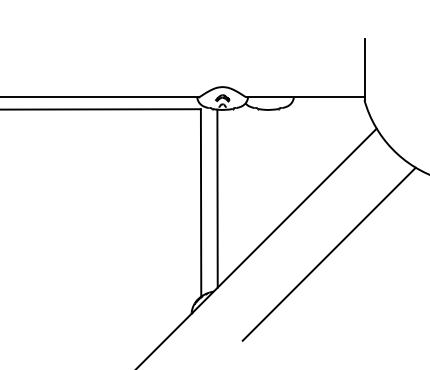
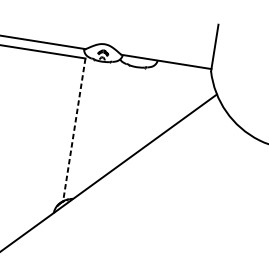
line: (217, 198) -> (87, 128), removed
line: (201, 202) -> (74, 129), solid -> dashed
line: (328, 253) -> (165, 183), removed

